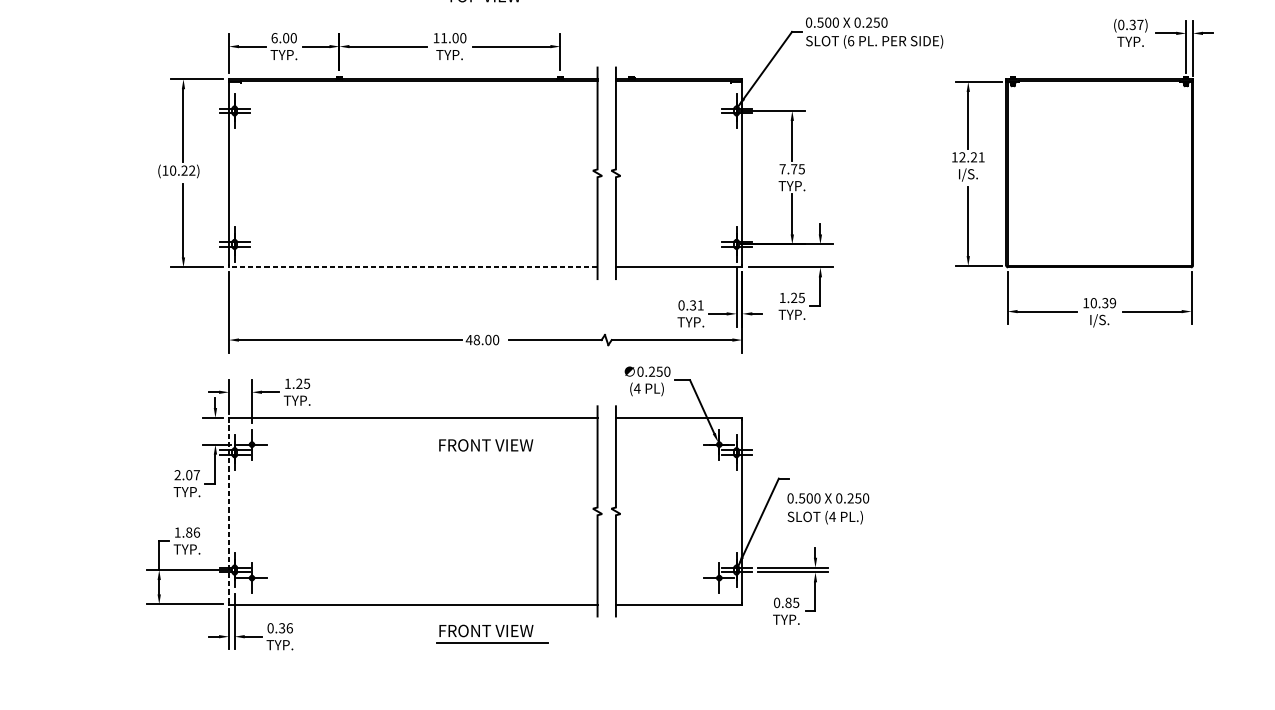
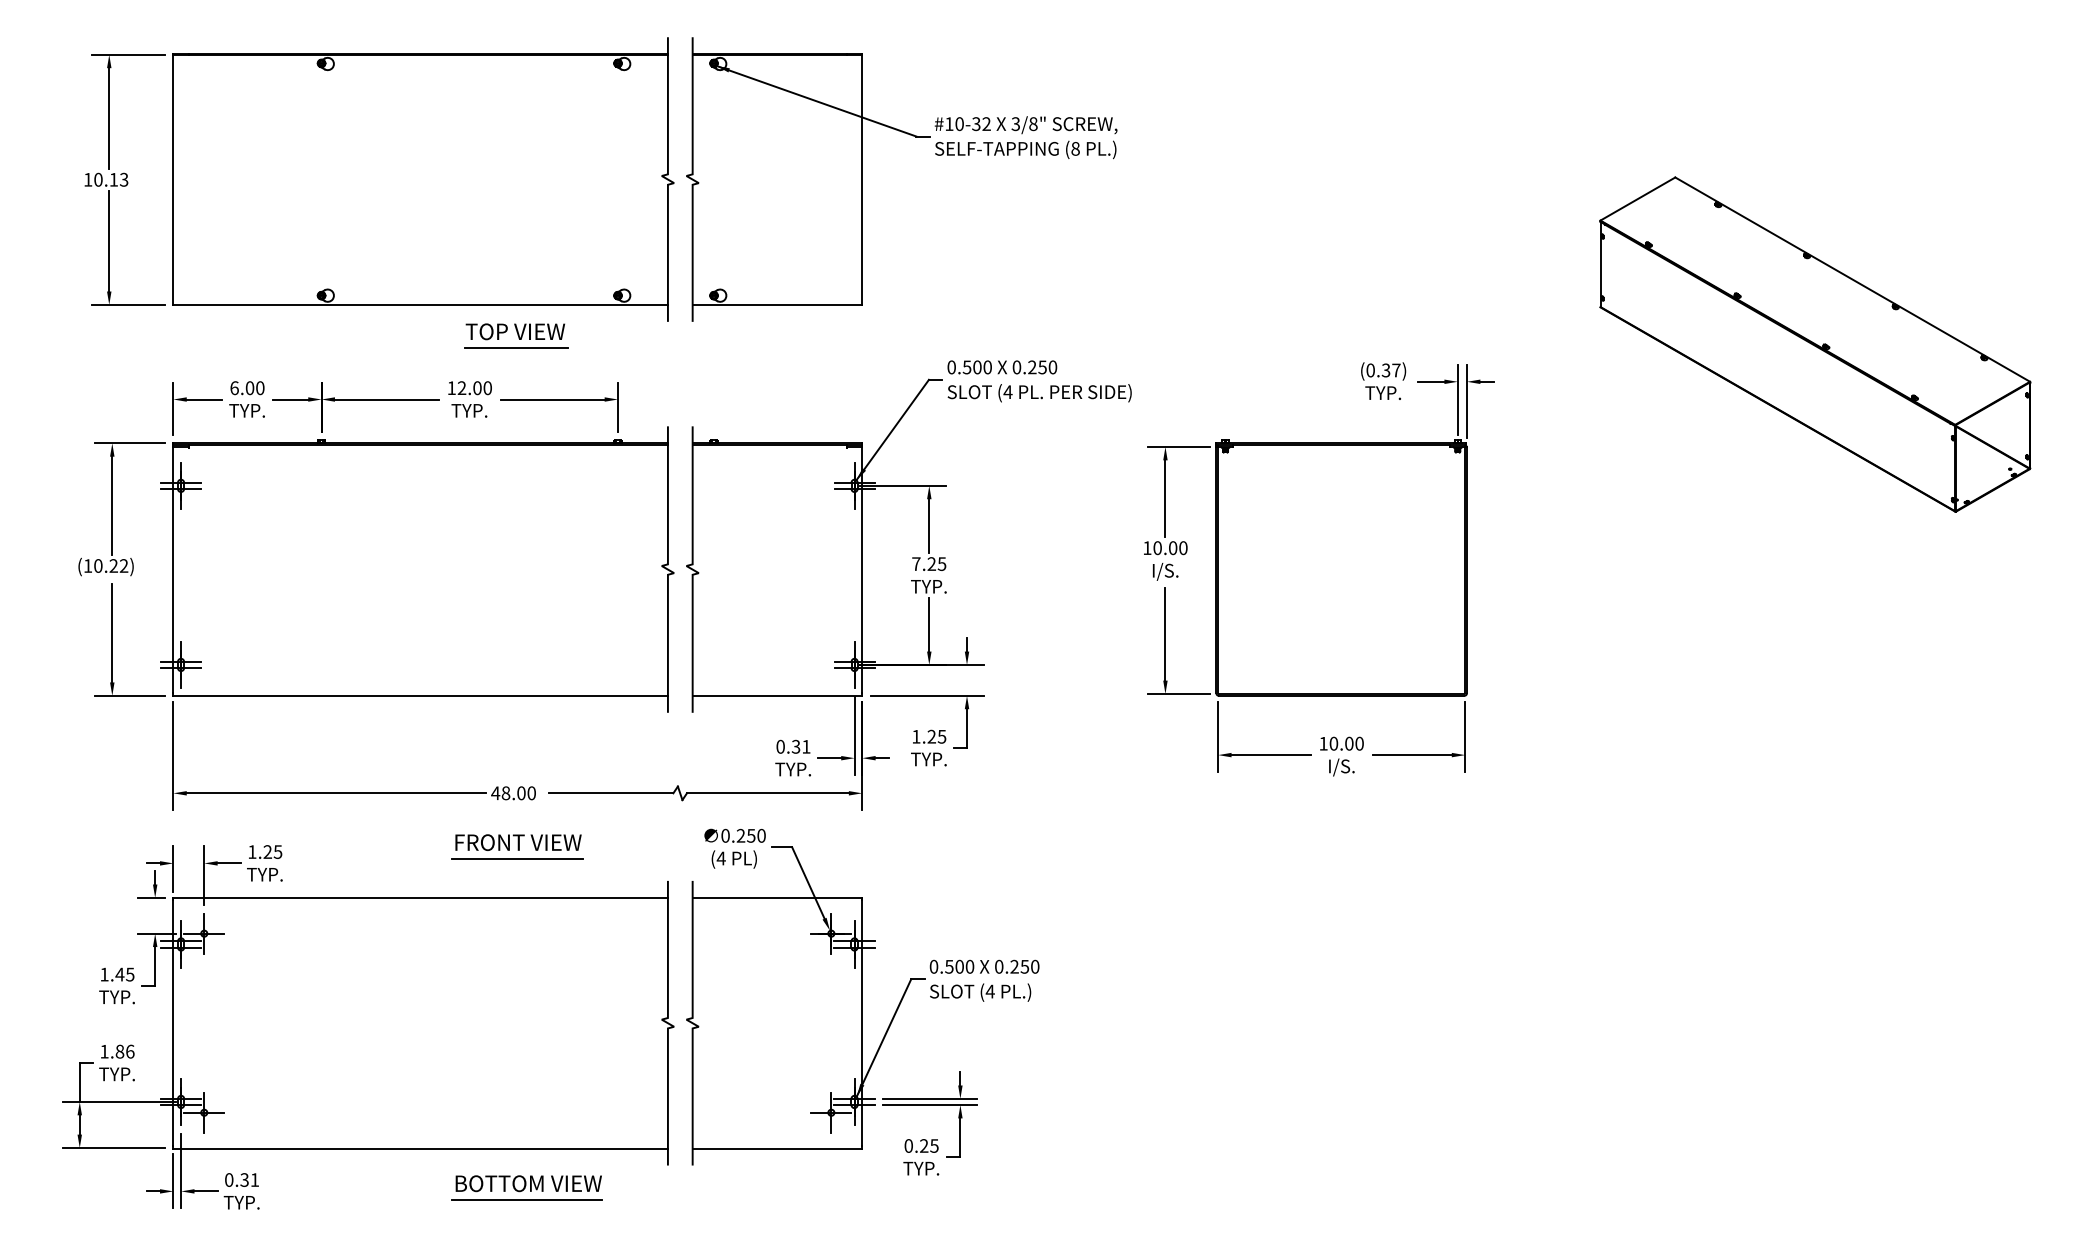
line: (484, 8) -> (516, 348), added
text: (443, 37) -> (461, 387), 11.00 -> 12.00
text: (850, 41) -> (1007, 392), (6 -> (4
text: (972, 157) -> (1170, 548), 12.21 -> 10.00
text: (793, 168) -> (931, 563), 7.75 -> 7.25
line: (413, 267) -> (420, 695), dashed -> solid
text: (1109, 302) -> (1354, 743), 10.39 -> 10.00
line: (484, 389) -> (516, 859), added
text: (486, 445) -> (518, 842), moved
text: (187, 475) -> (117, 974), 2.07 -> 1.45
text: (828, 508) -> (984, 980), moved
line: (229, 511) -> (173, 1023), dashed -> solid
text: (788, 602) -> (924, 1145), 0.85 -> 0.25
text: (290, 627) -> (255, 1179), 0.36 -> 0.31
text: (494, 630) -> (529, 1183), FRONT VIEW -> BOTTOM VIEW

